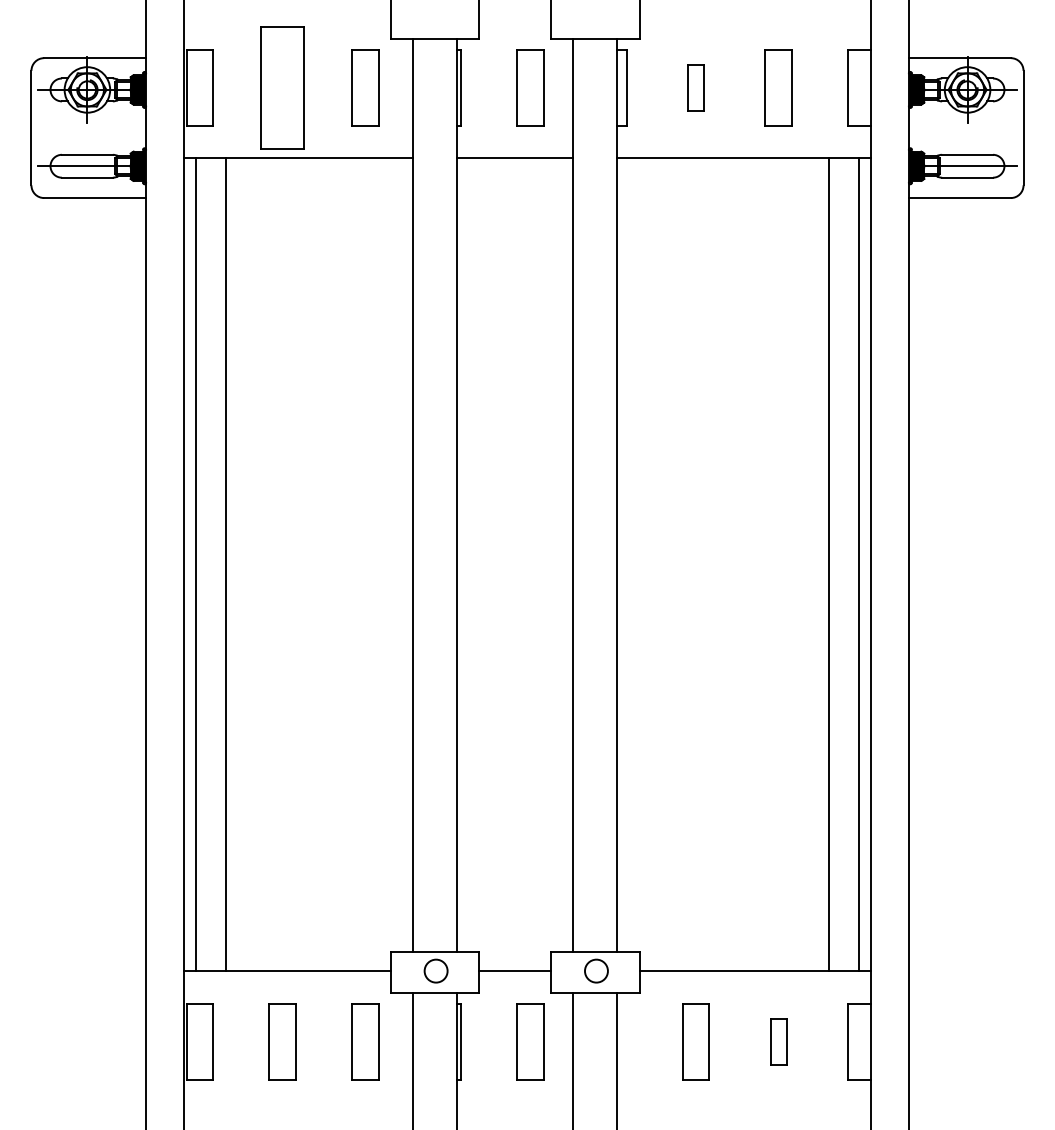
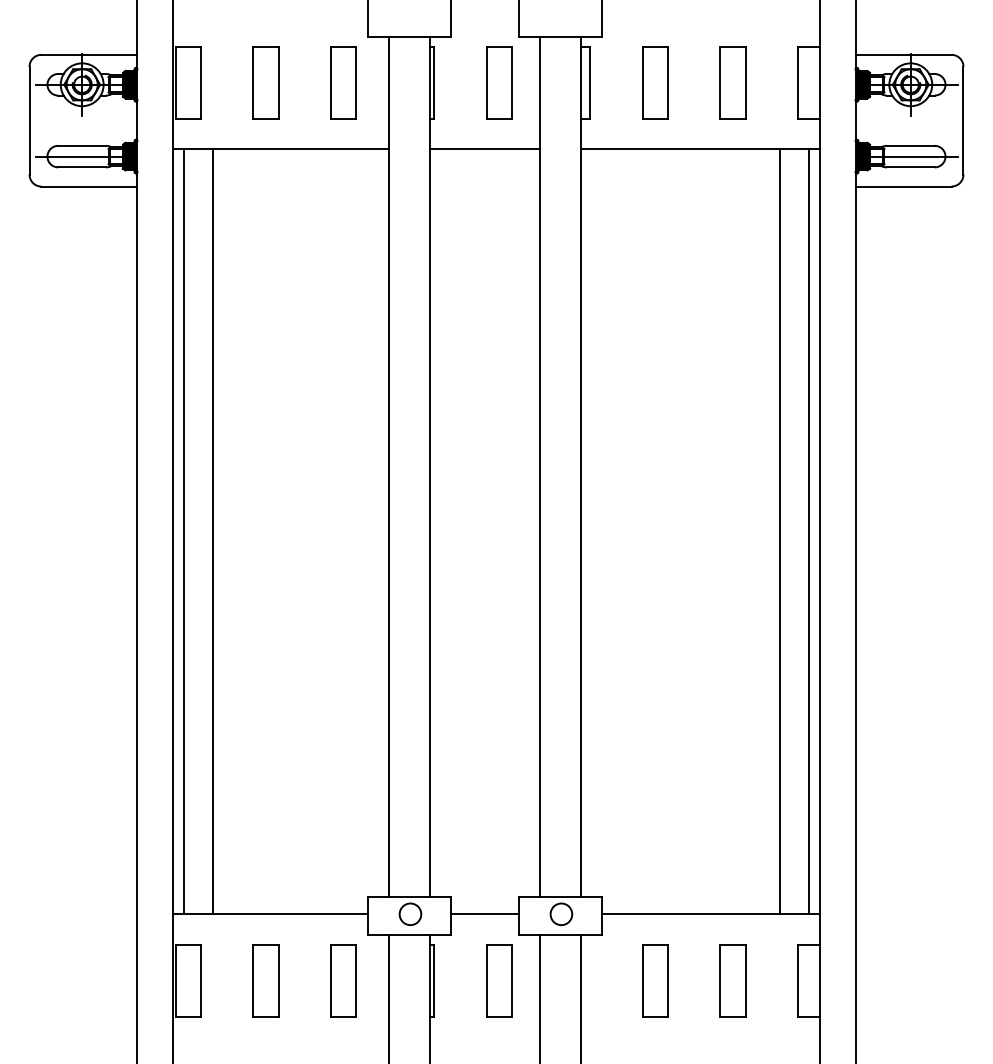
part: (282, 87) -> (265, 82), size x0.62
part: (695, 87) -> (654, 82), size x1.67
part: (778, 1041) -> (732, 980), size x1.67

